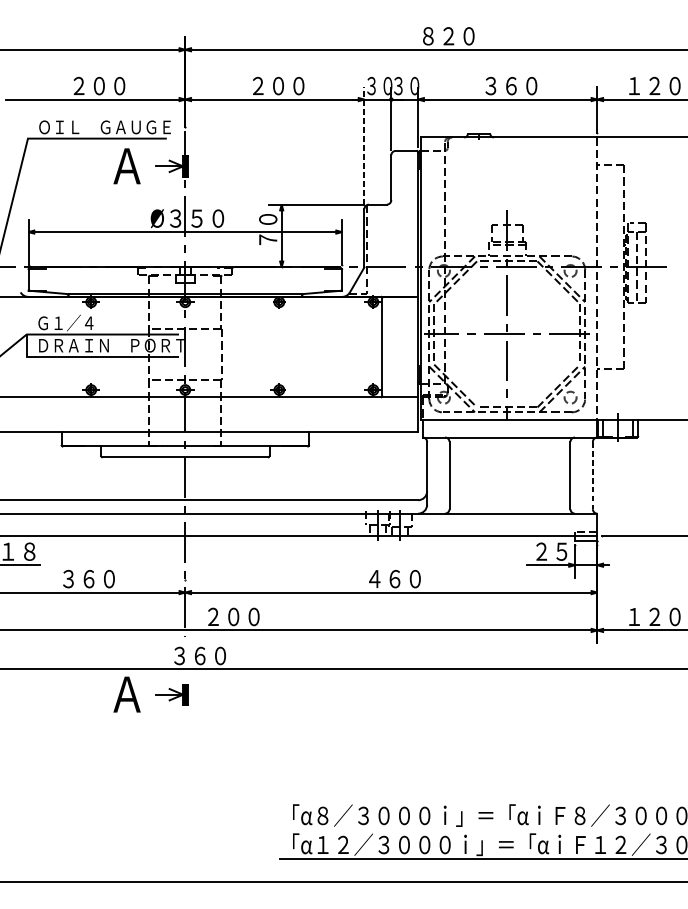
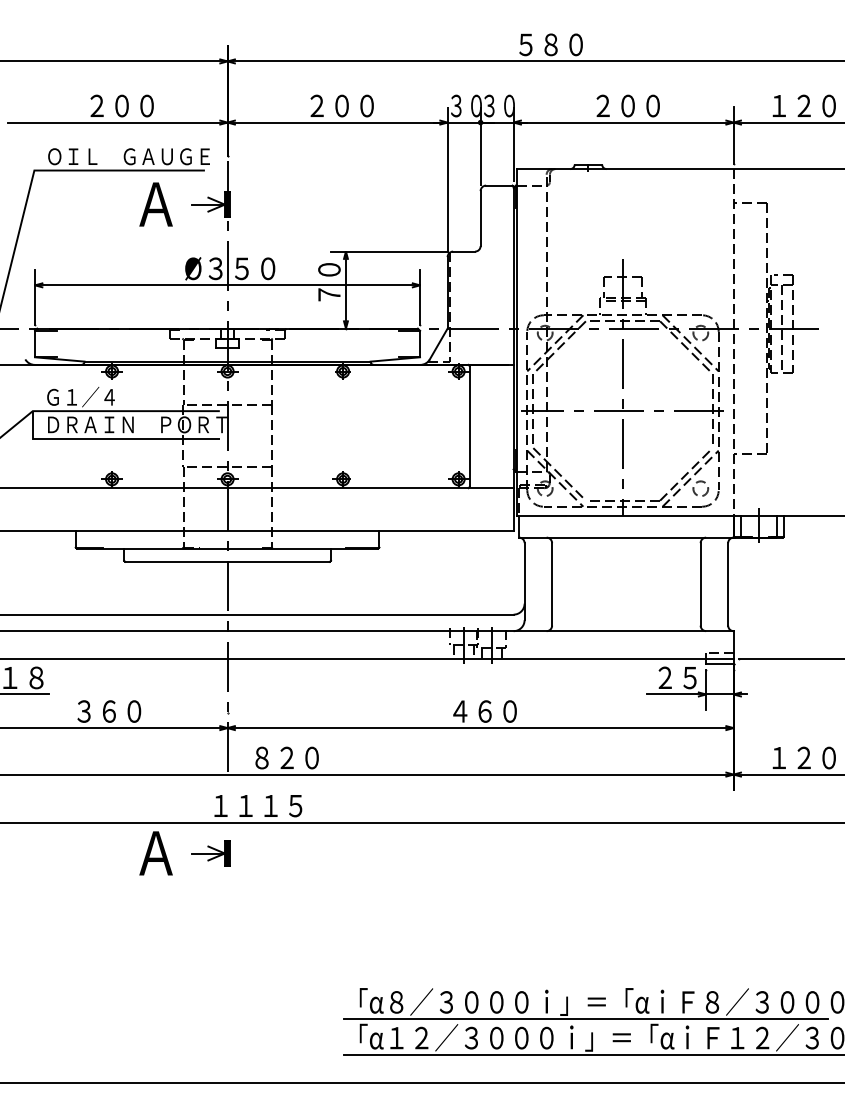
text: (438, 36) -> (538, 44), ８２０ -> ５８０
text: (501, 85) -> (615, 105), ３６０ -> ２００
line: (364, 145) -> (447, 178), dashed -> solid
line: (593, 475) -> (728, 584), dashed -> solid
text: (223, 617) -> (274, 758), ２００ -> ８２０
text: (210, 655) -> (258, 805), ３６０ -> １１１５
line: (476, 829) -> (585, 1018), added

